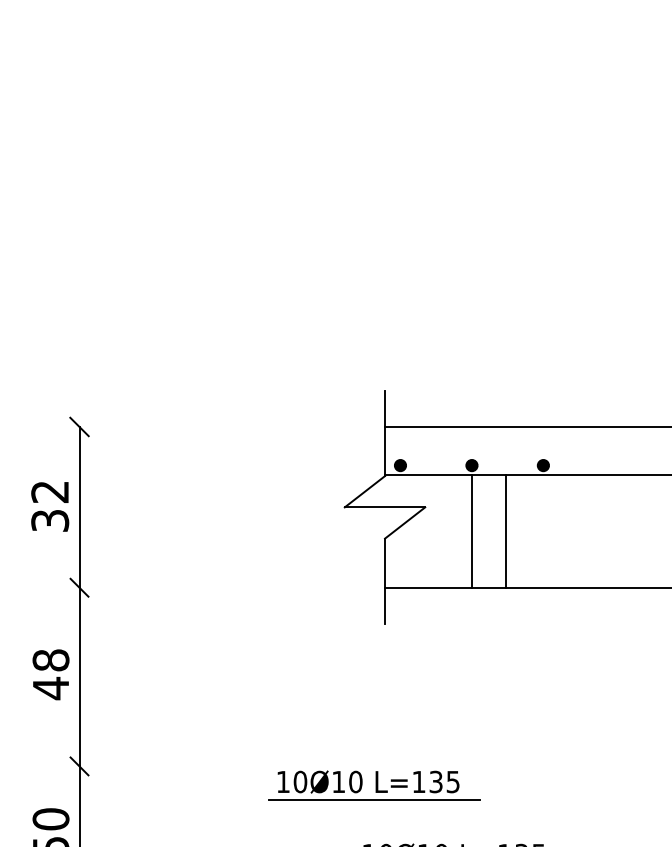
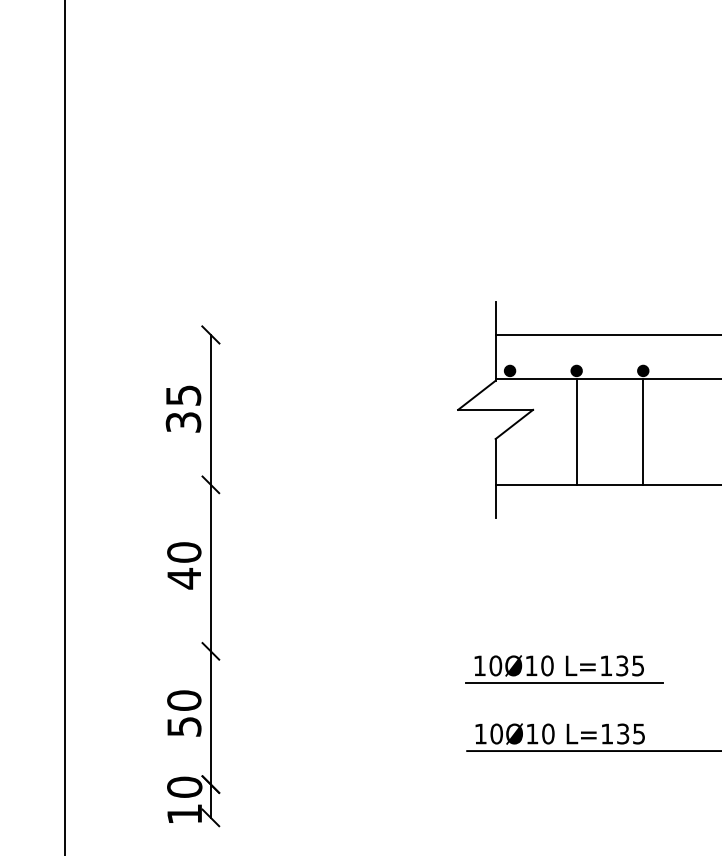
text: (50, 491) -> (183, 395), 32 -> 35
line: (506, 530) -> (643, 431), moved
text: (51, 660) -> (184, 552), 48 -> 40
part: (374, 785) -> (564, 669), moved

